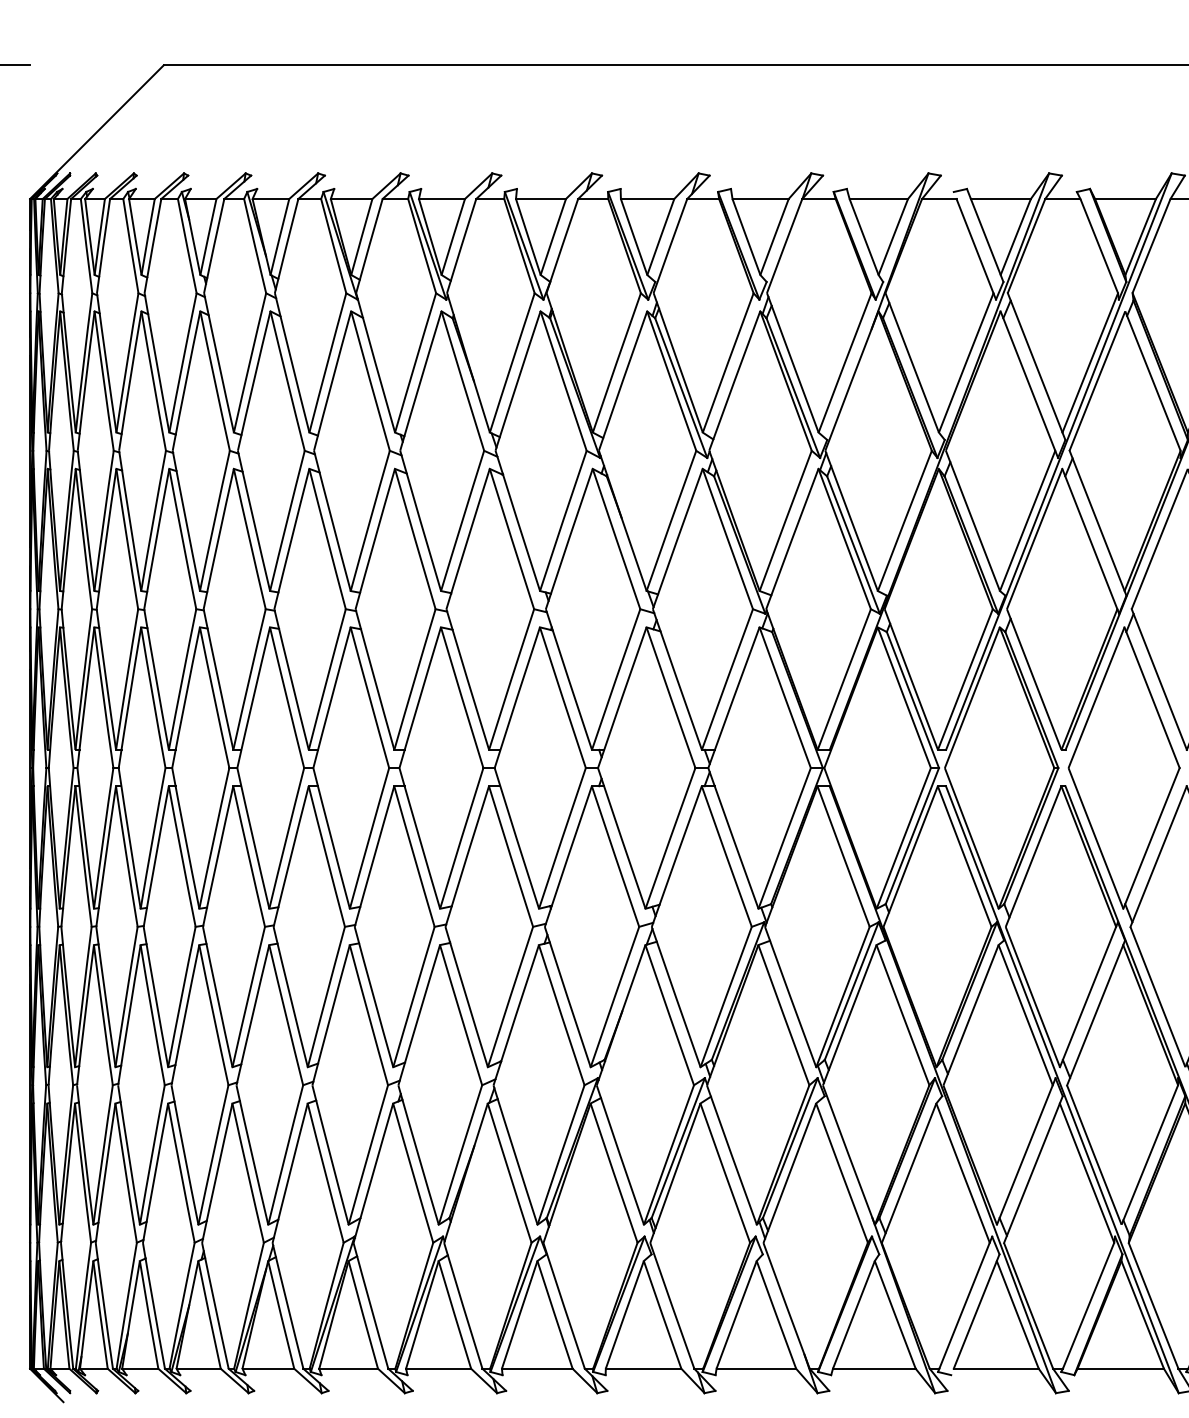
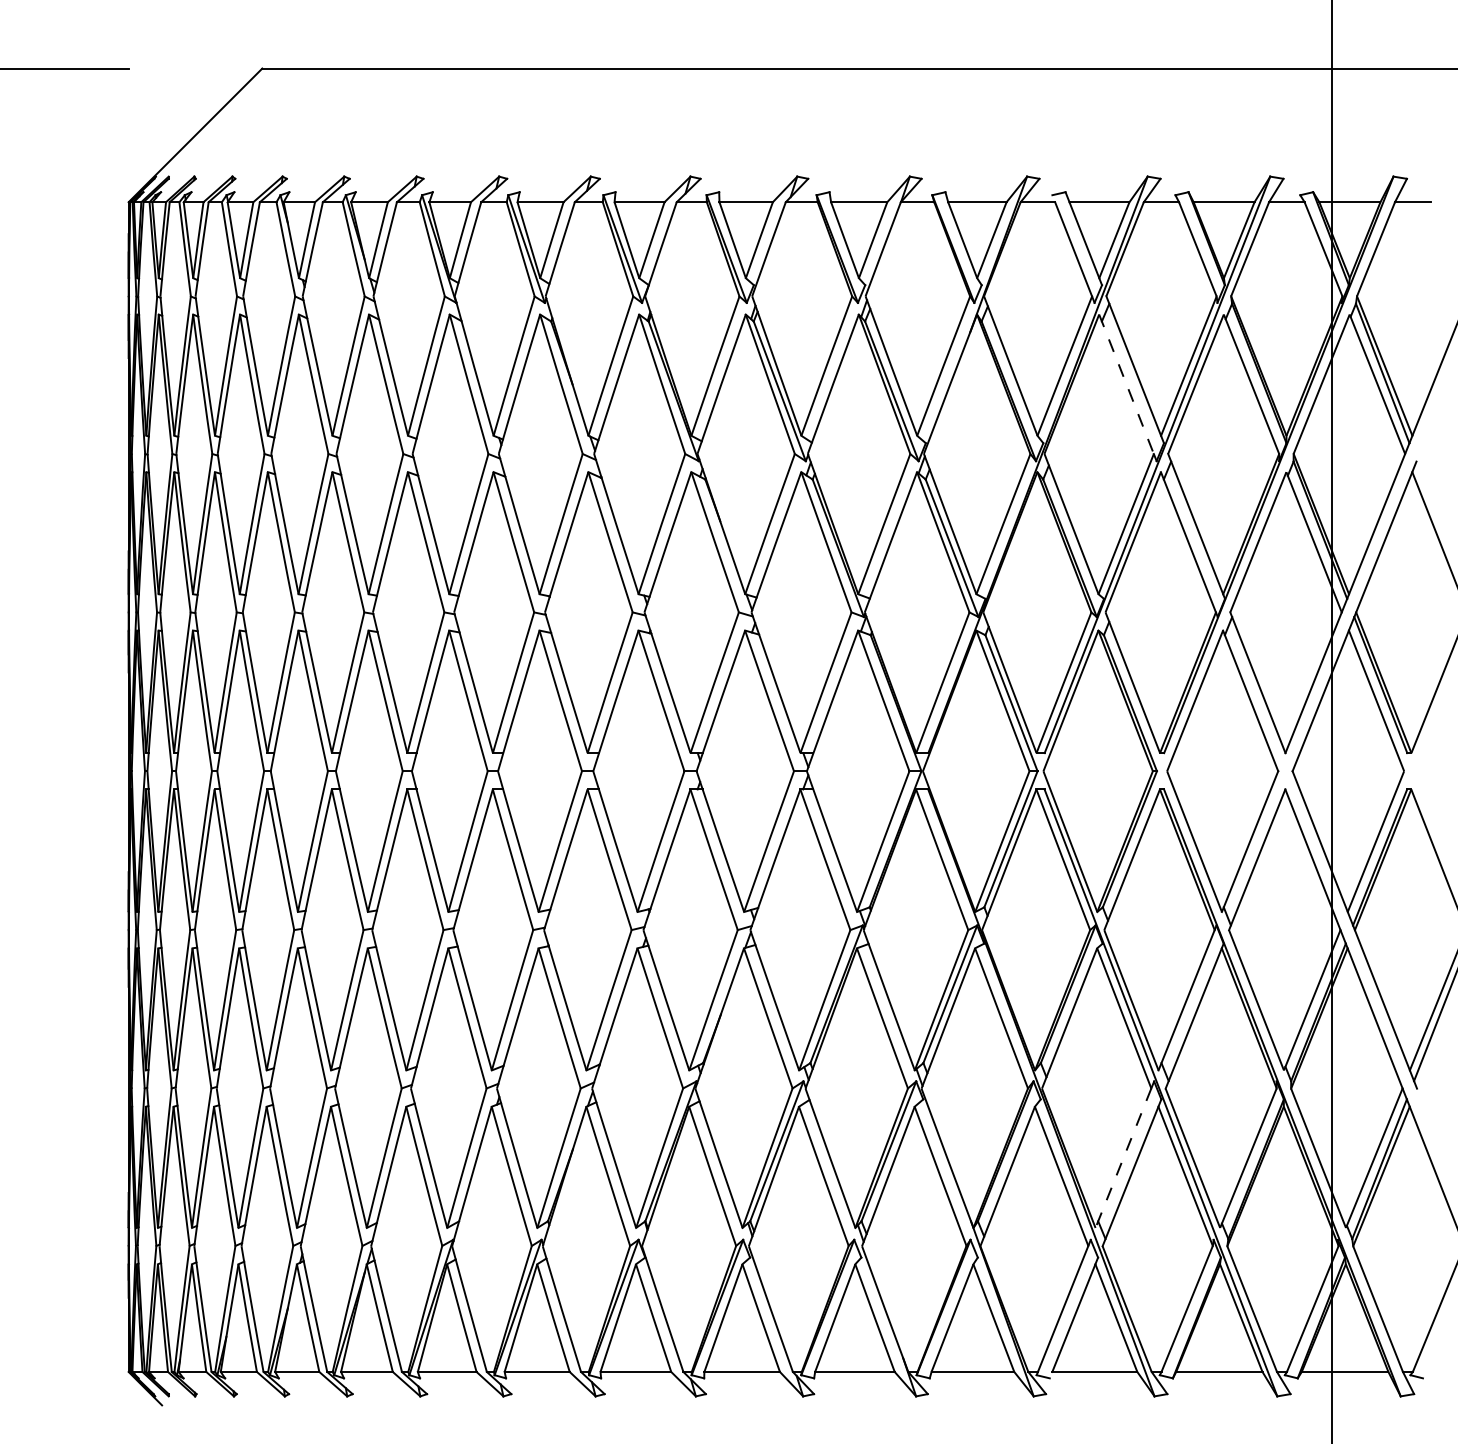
line: (1027, 381) -> (1126, 384), solid -> dashed
line: (1024, 1155) -> (1123, 1158), solid -> dashed

